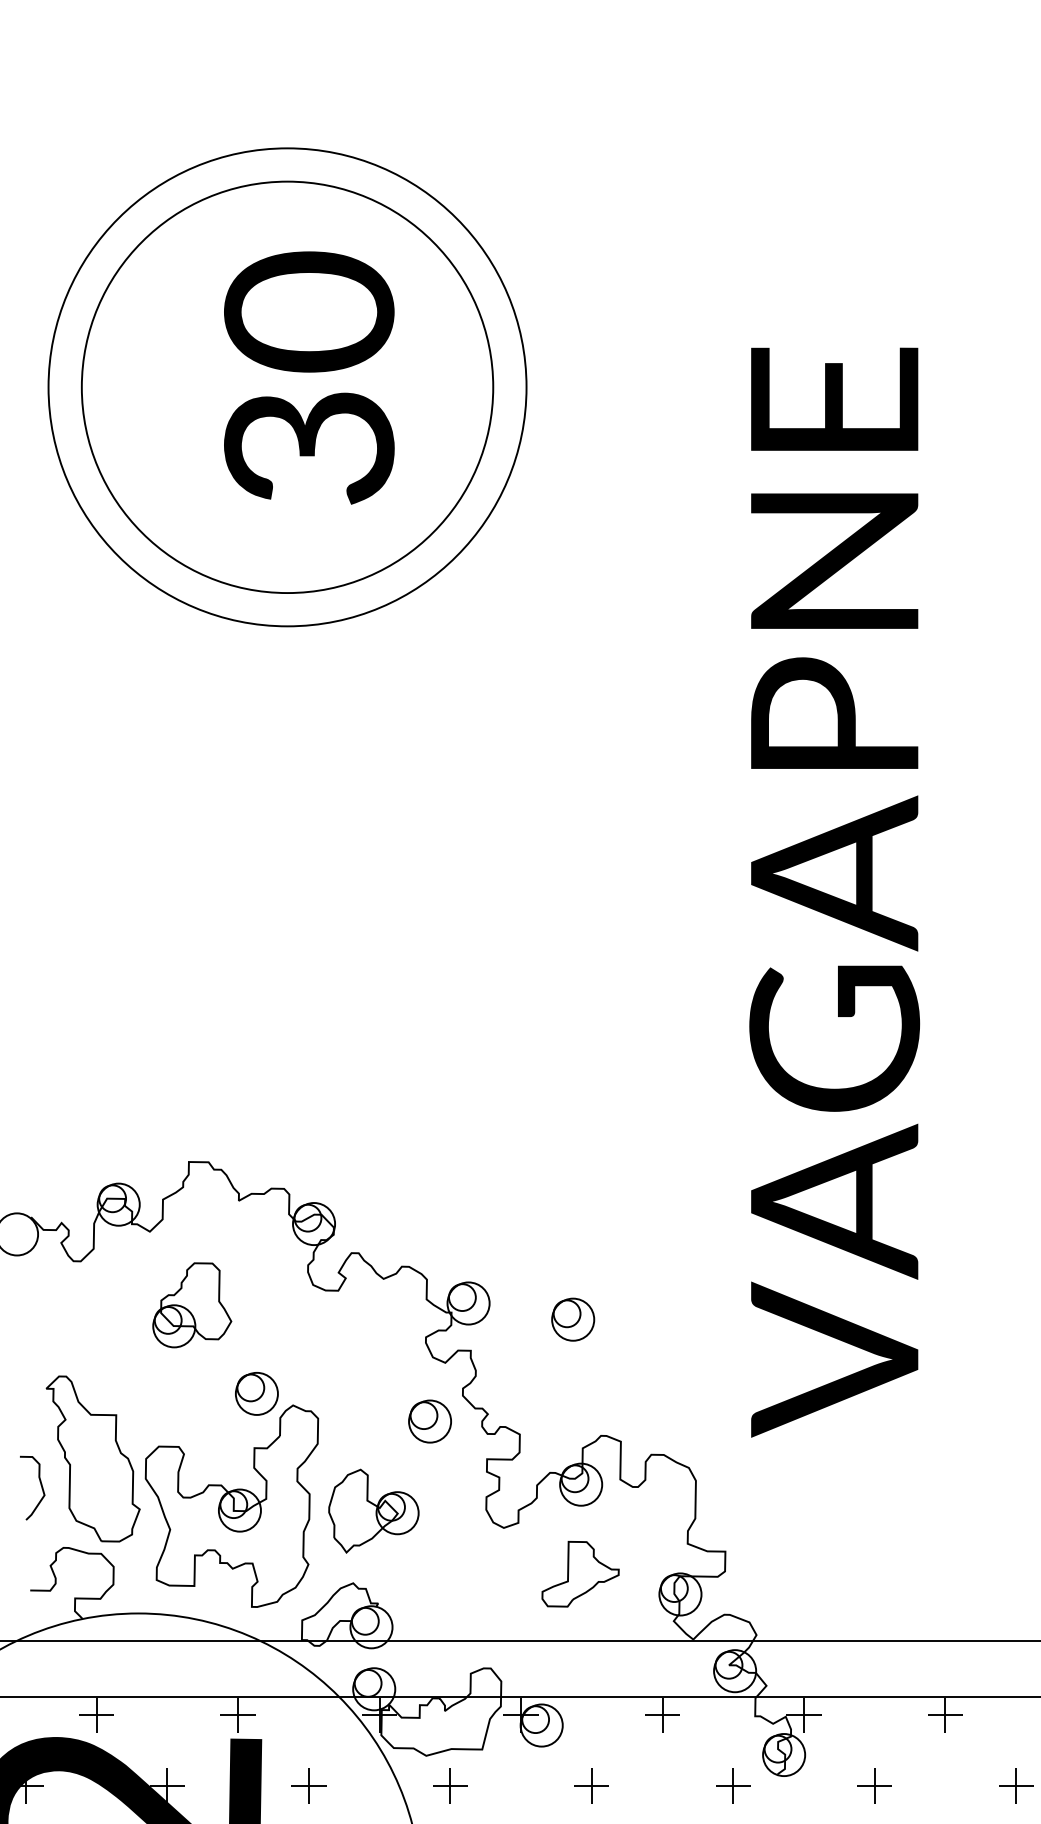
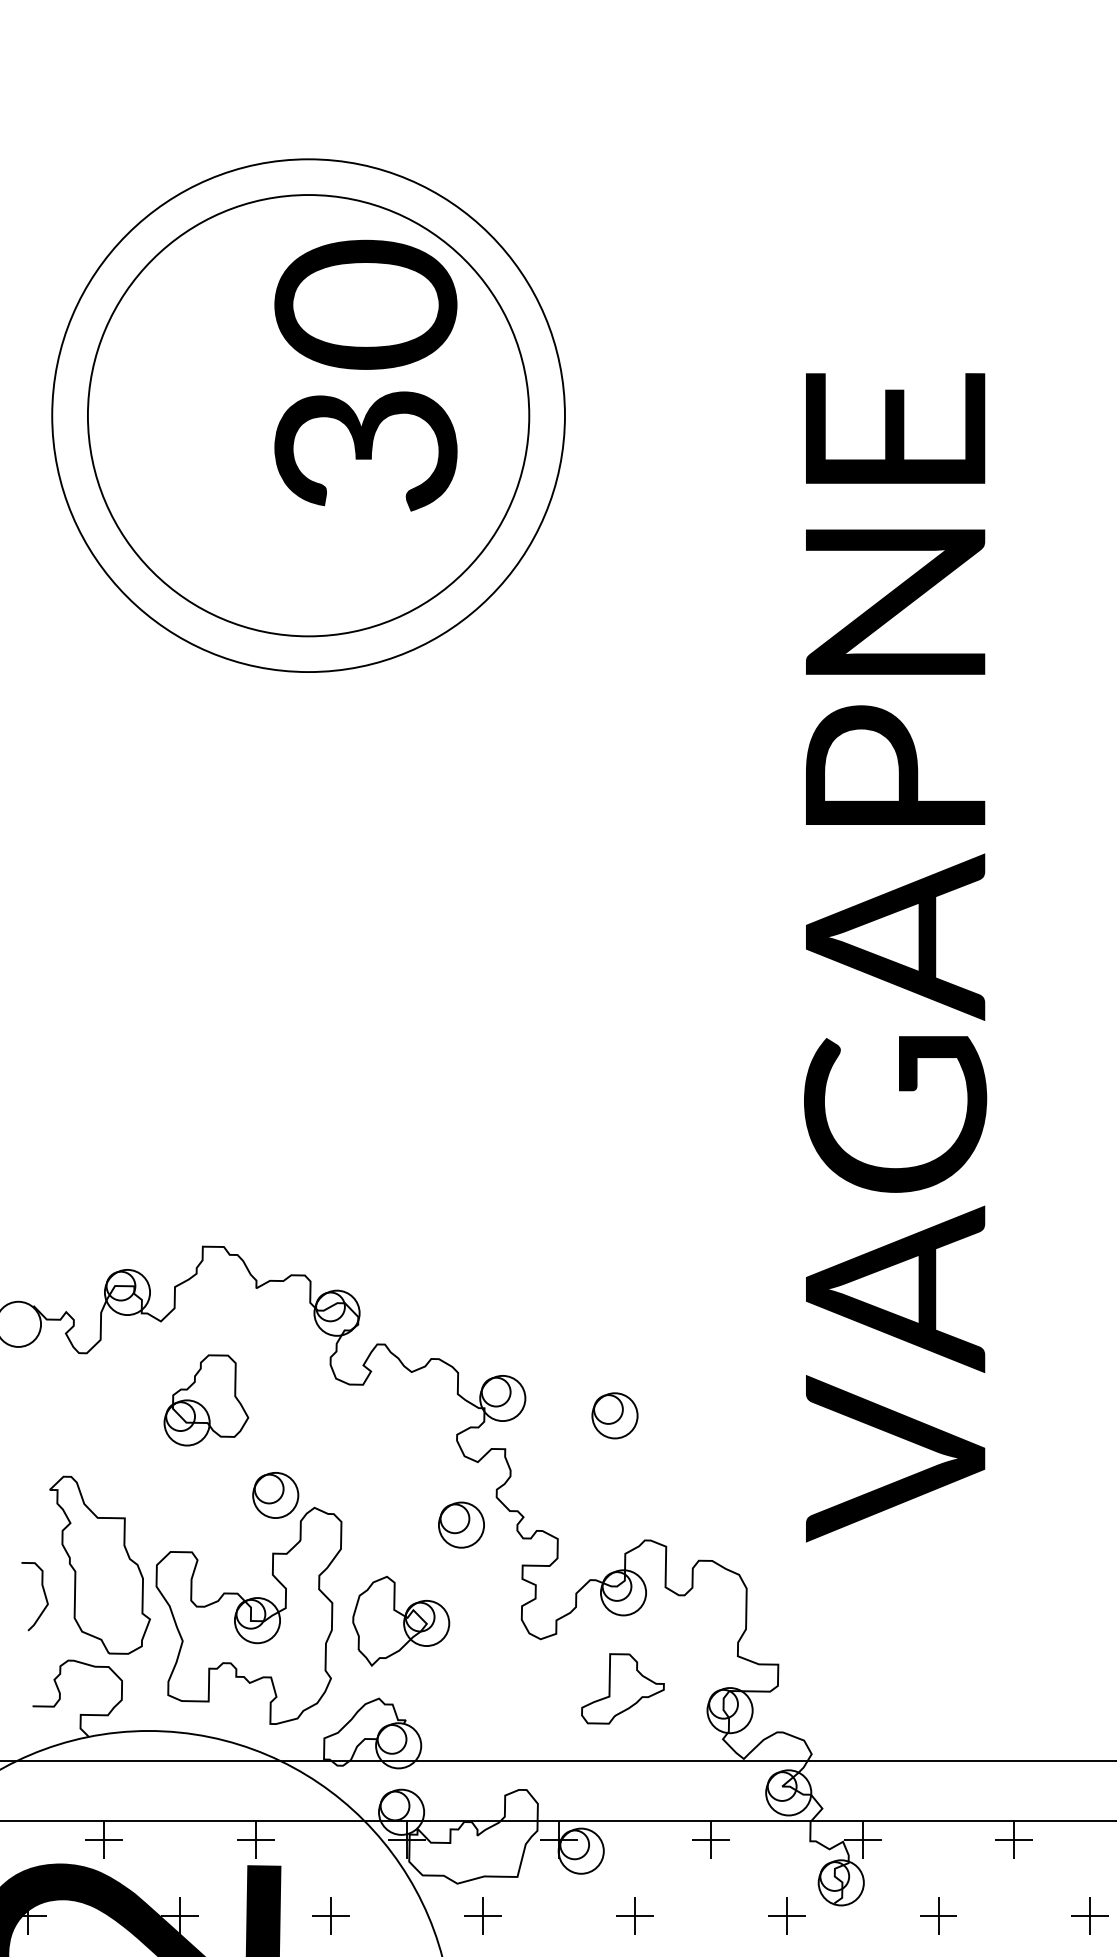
text: (308, 377) -> (365, 375), moved

